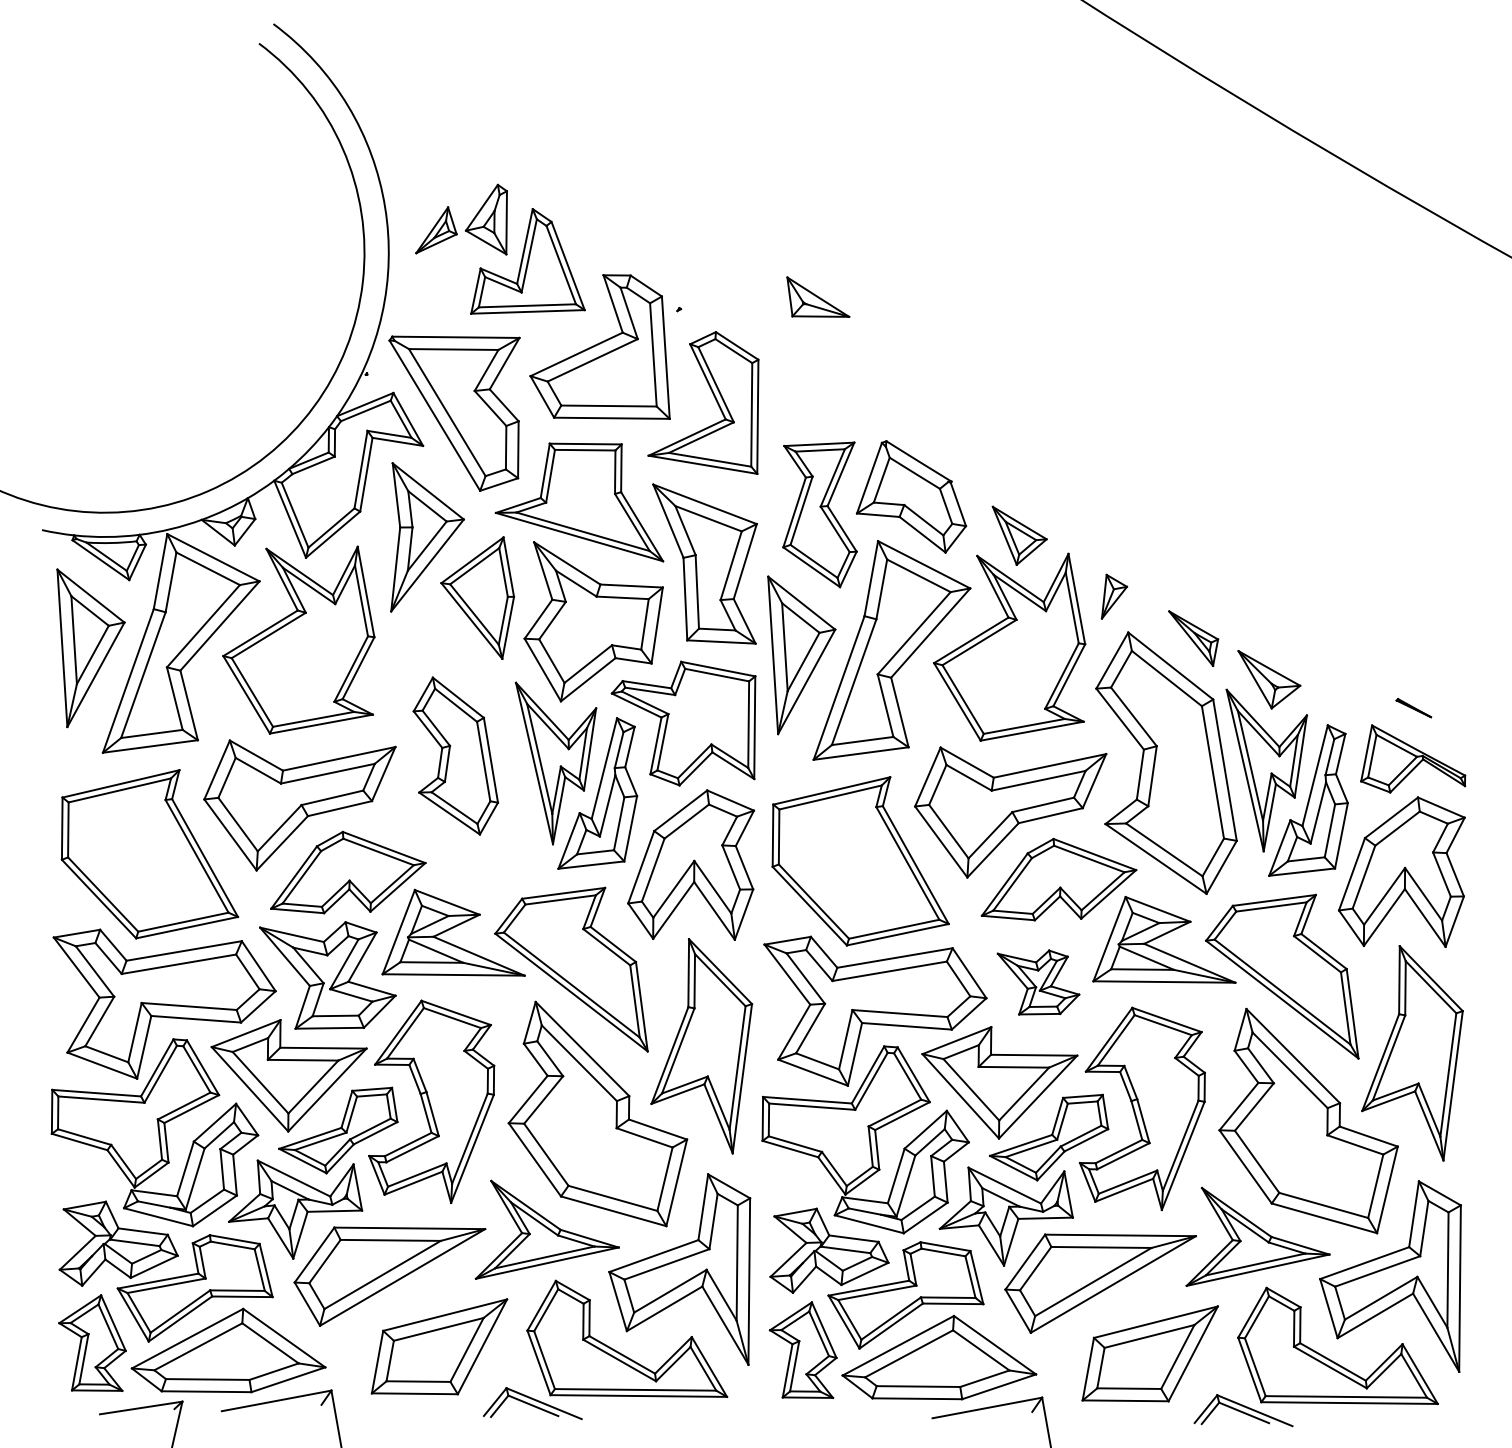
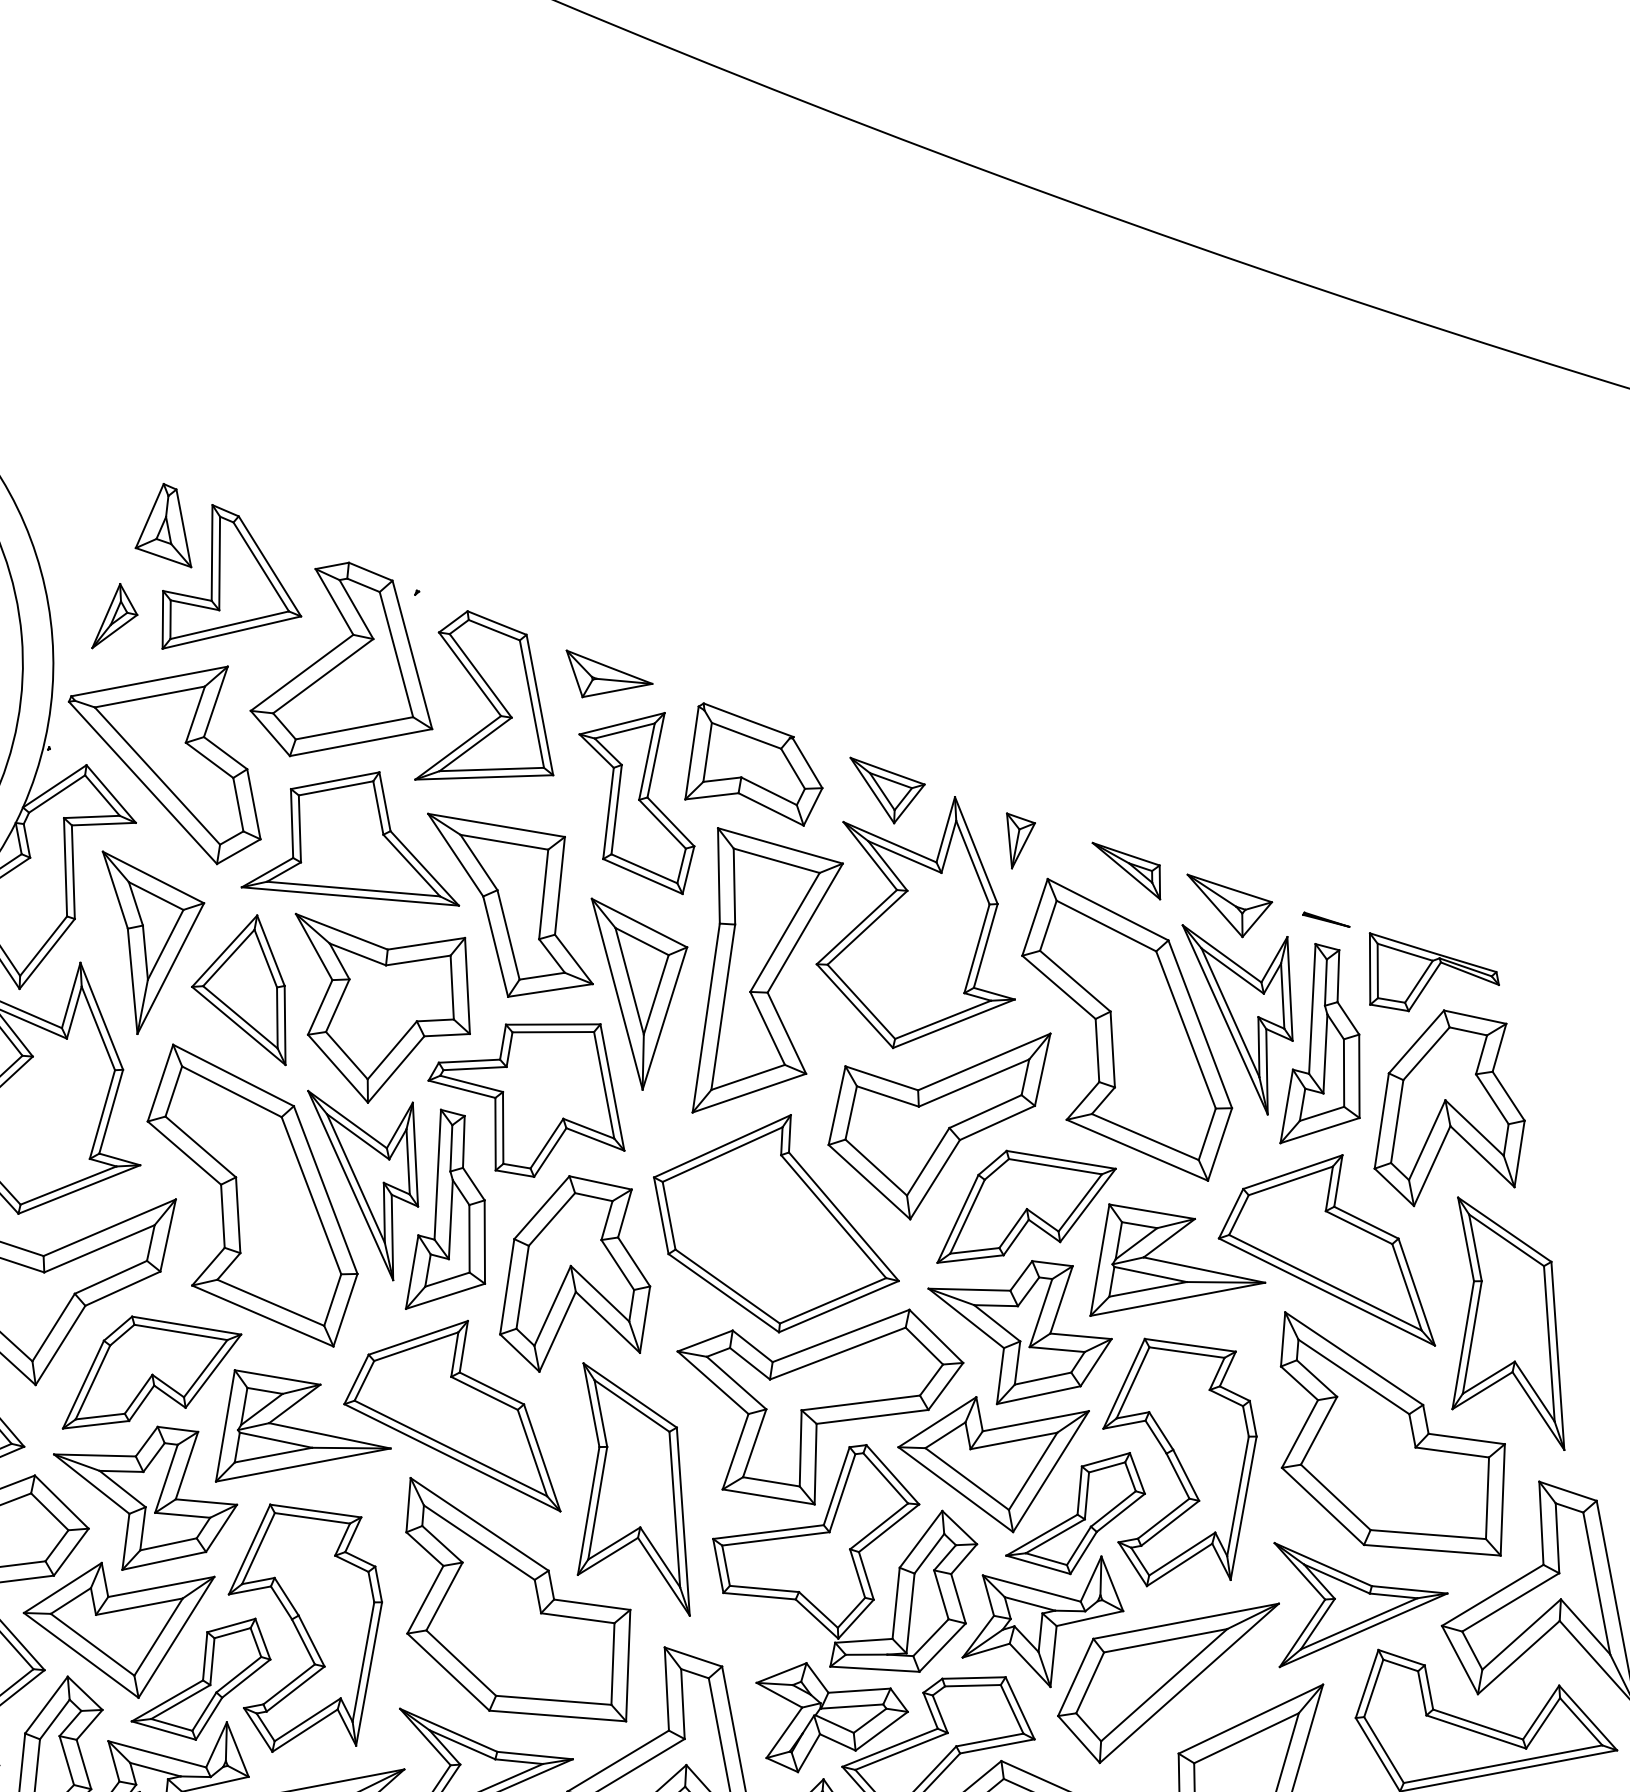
part: (436, 230) -> (111, 615), moved
part: (818, 296) -> (609, 666), moved
part: (1413, 708) -> (1325, 920), moved
part: (455, 755) -> (251, 1195), size x1.67
part: (1038, 982) -> (1023, 1330), size x1.67

